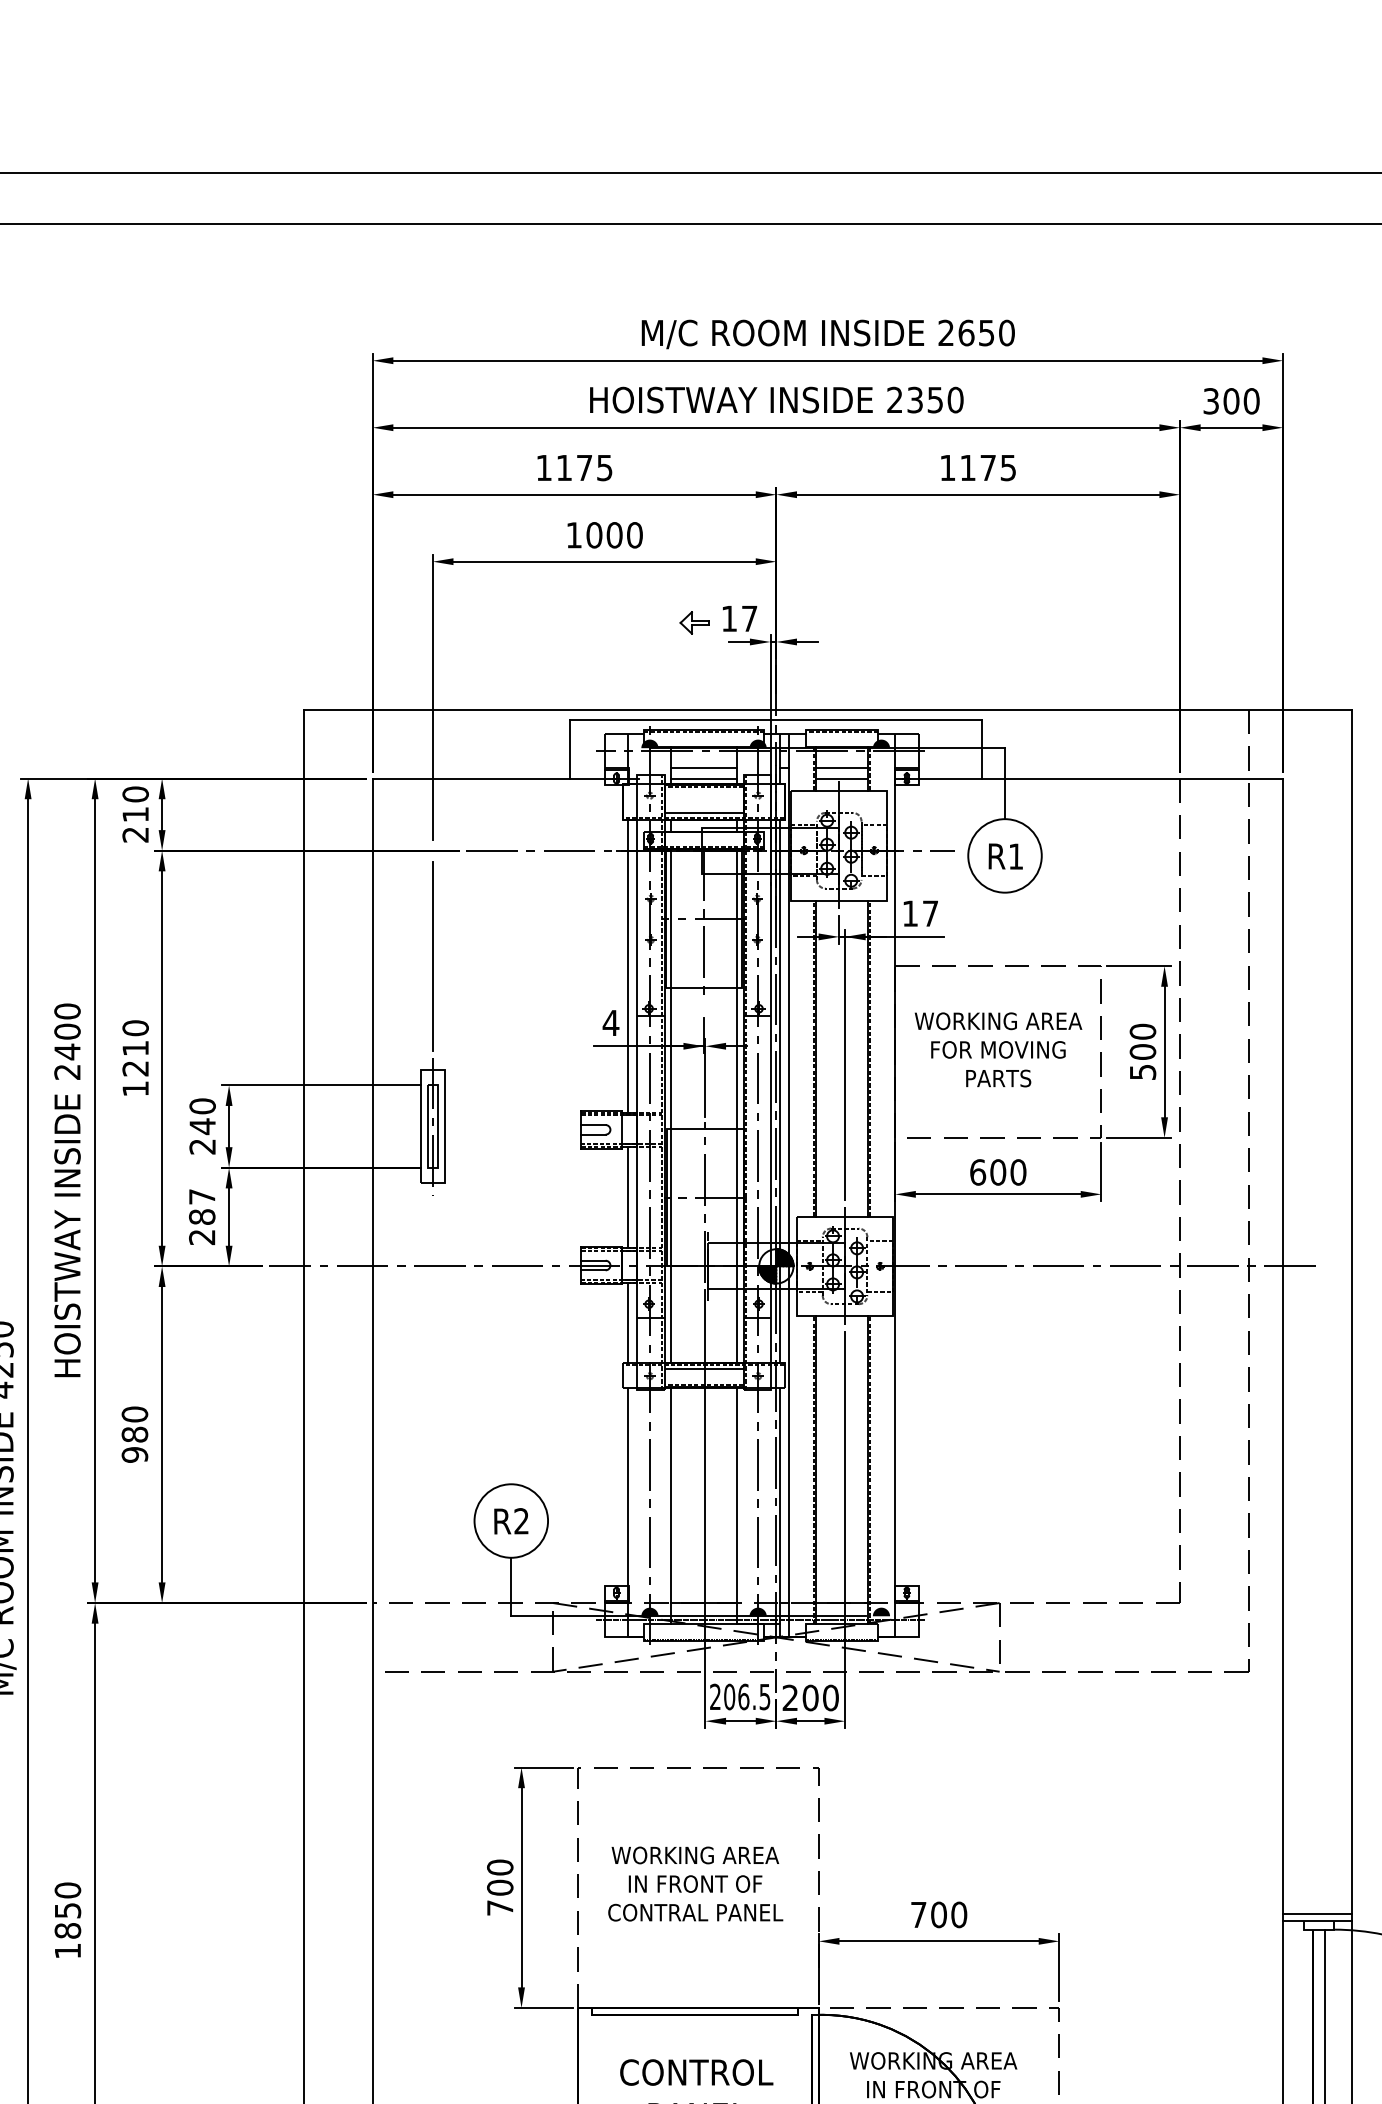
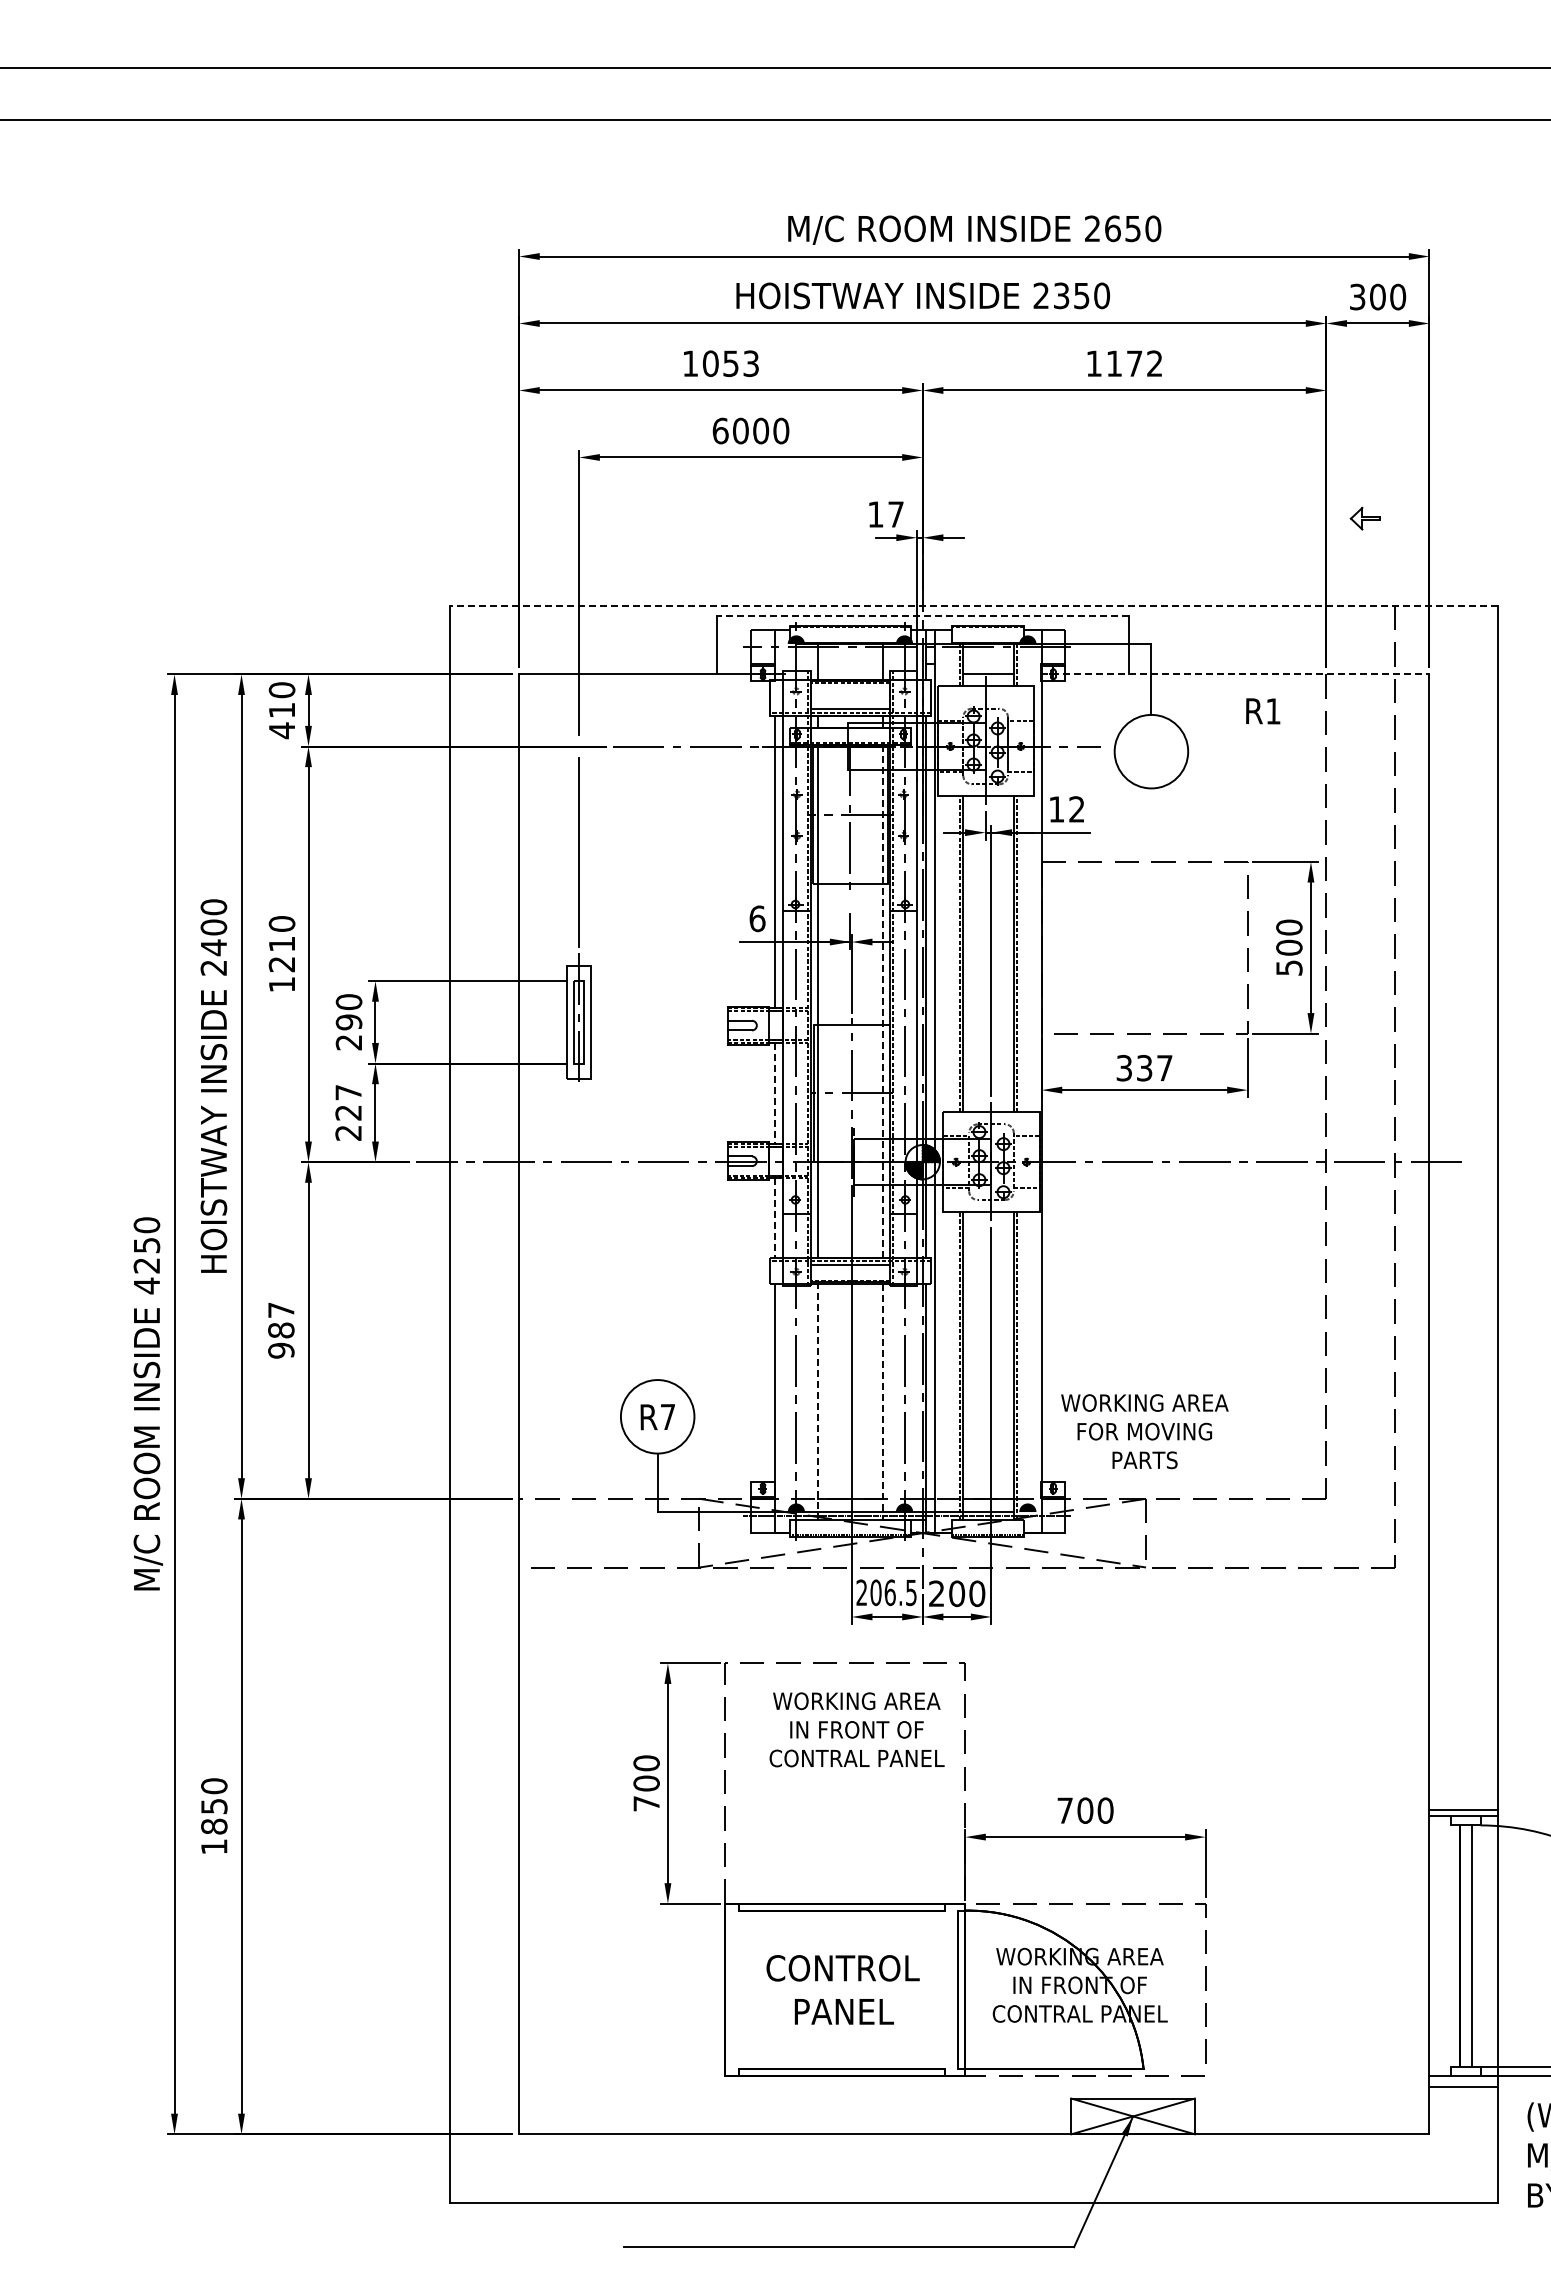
text: (584, 467) -> (730, 363), 1175 -> 1053
text: (1008, 467) -> (1154, 363), 1175 -> 1172
text: (574, 534) -> (720, 430), 1000 -> 6000
part: (694, 622) -> (1364, 518), moved
line: (828, 709) -> (974, 605), solid -> dashed
line: (776, 719) -> (922, 615), solid -> dashed
line: (704, 768) -> (850, 664), removed
line: (842, 768) -> (988, 664), removed
line: (704, 778) -> (850, 674), removed
line: (1089, 778) -> (1235, 674), solid -> dashed
text: (135, 834) -> (281, 730), 210 -> 410
text: (1006, 856) -> (1263, 711), moved
text: (930, 913) -> (1076, 809), 17 -> 12
text: (611, 1022) -> (757, 918), 4 -> 6
text: (998, 1049) -> (1144, 1431), moved
line: (737, 1105) -> (883, 1001), solid -> dashed
text: (202, 1126) -> (348, 1022), 240 -> 290
text: (998, 1171) -> (1144, 1067), 600 -> 337
line: (628, 1197) -> (774, 1093), solid -> dashed
text: (202, 1216) -> (348, 1112), 287 -> 227
line: (628, 1322) -> (774, 1218), solid -> dashed
text: (135, 1414) -> (281, 1310), 980 -> 987
line: (671, 1506) -> (817, 1402), solid -> dashed
line: (737, 1506) -> (883, 1402), solid -> dashed
text: (521, 1520) -> (667, 1416), R2 -> R7
text: (695, 1883) -> (856, 1729), moved

